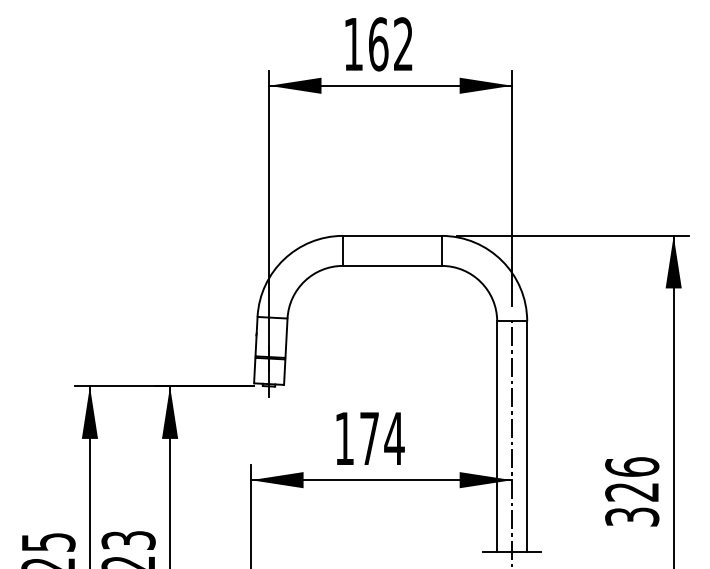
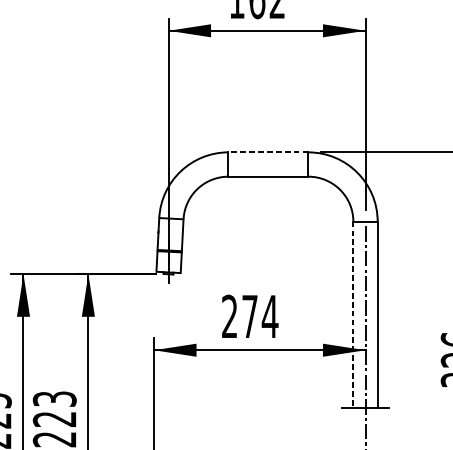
line: (391, 235) -> (267, 152), solid -> dashed
text: (344, 437) -> (229, 315), 174 -> 274
line: (497, 437) -> (353, 315), solid -> dashed

